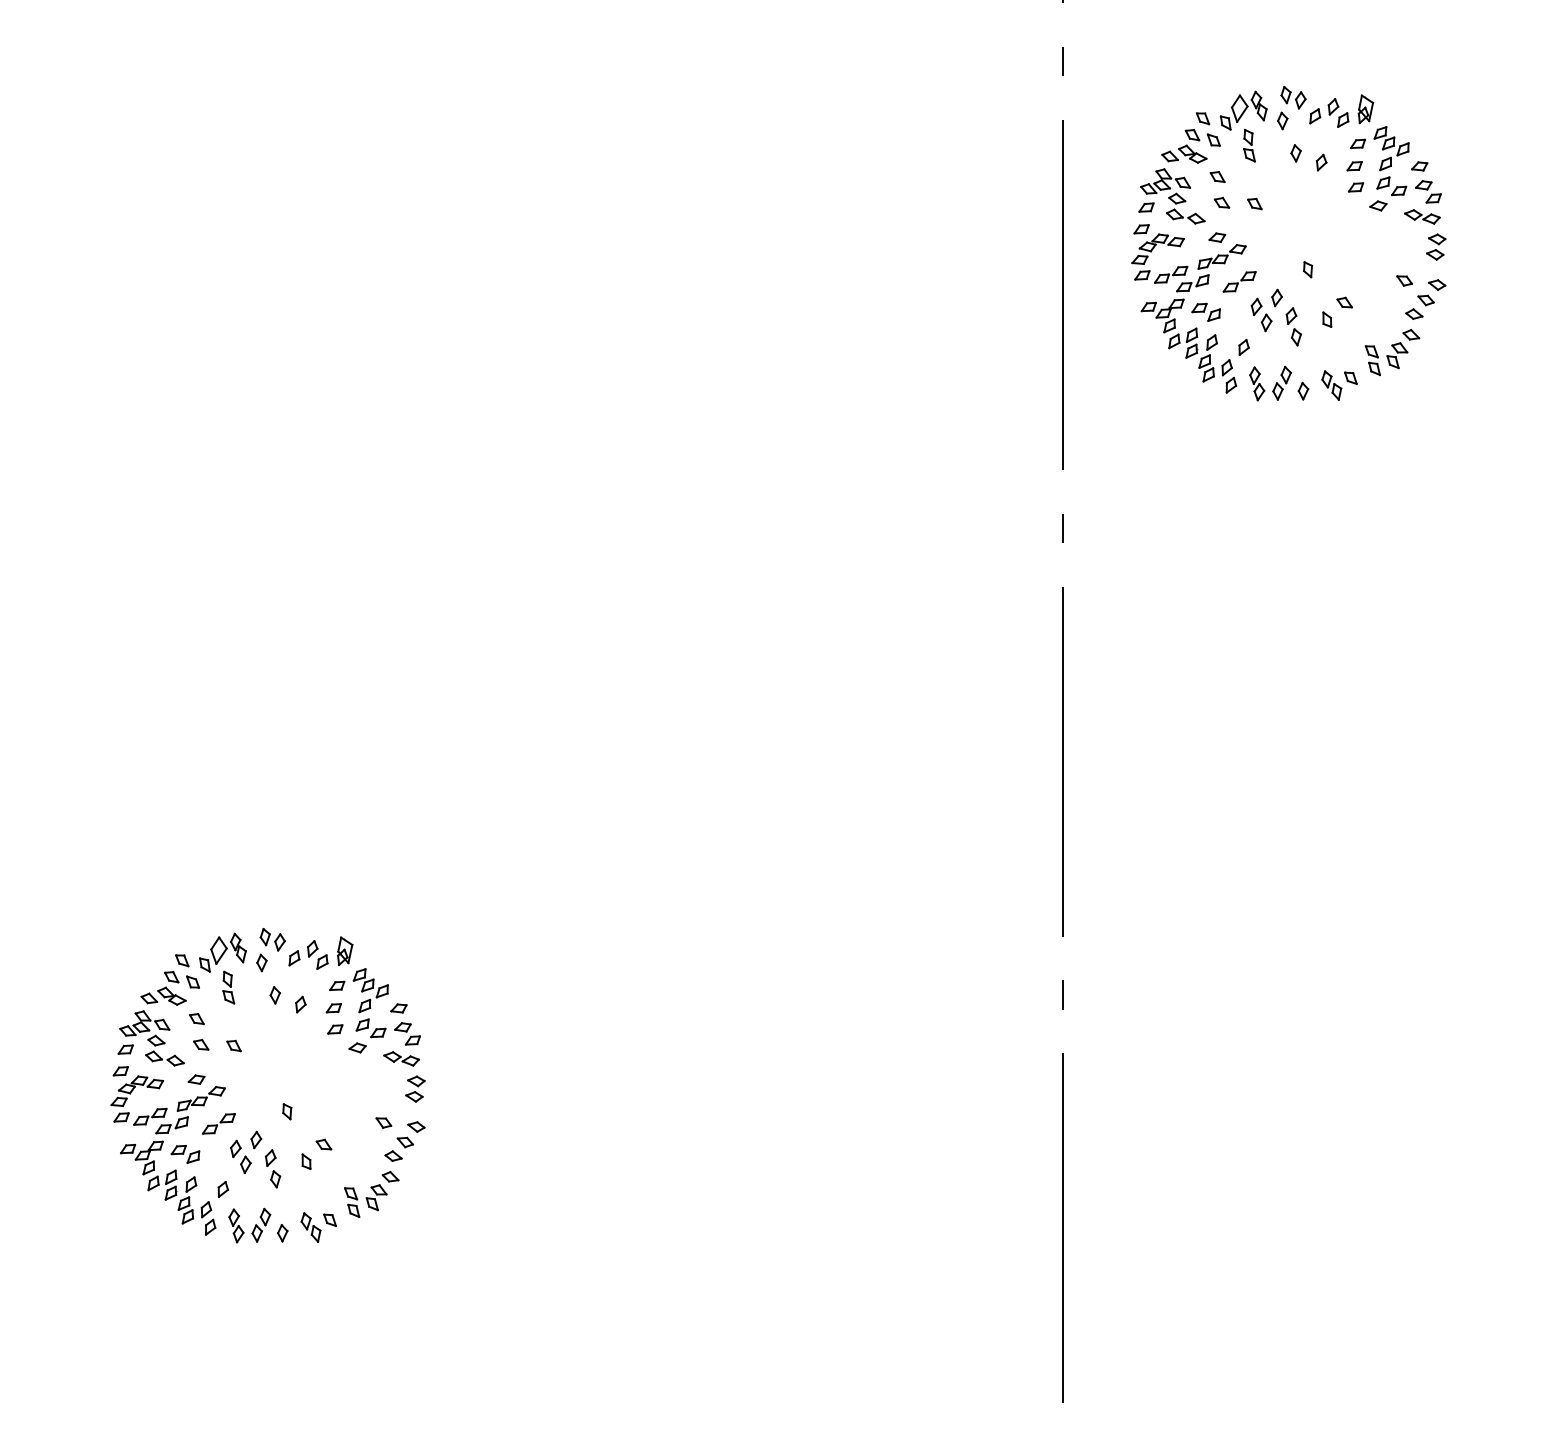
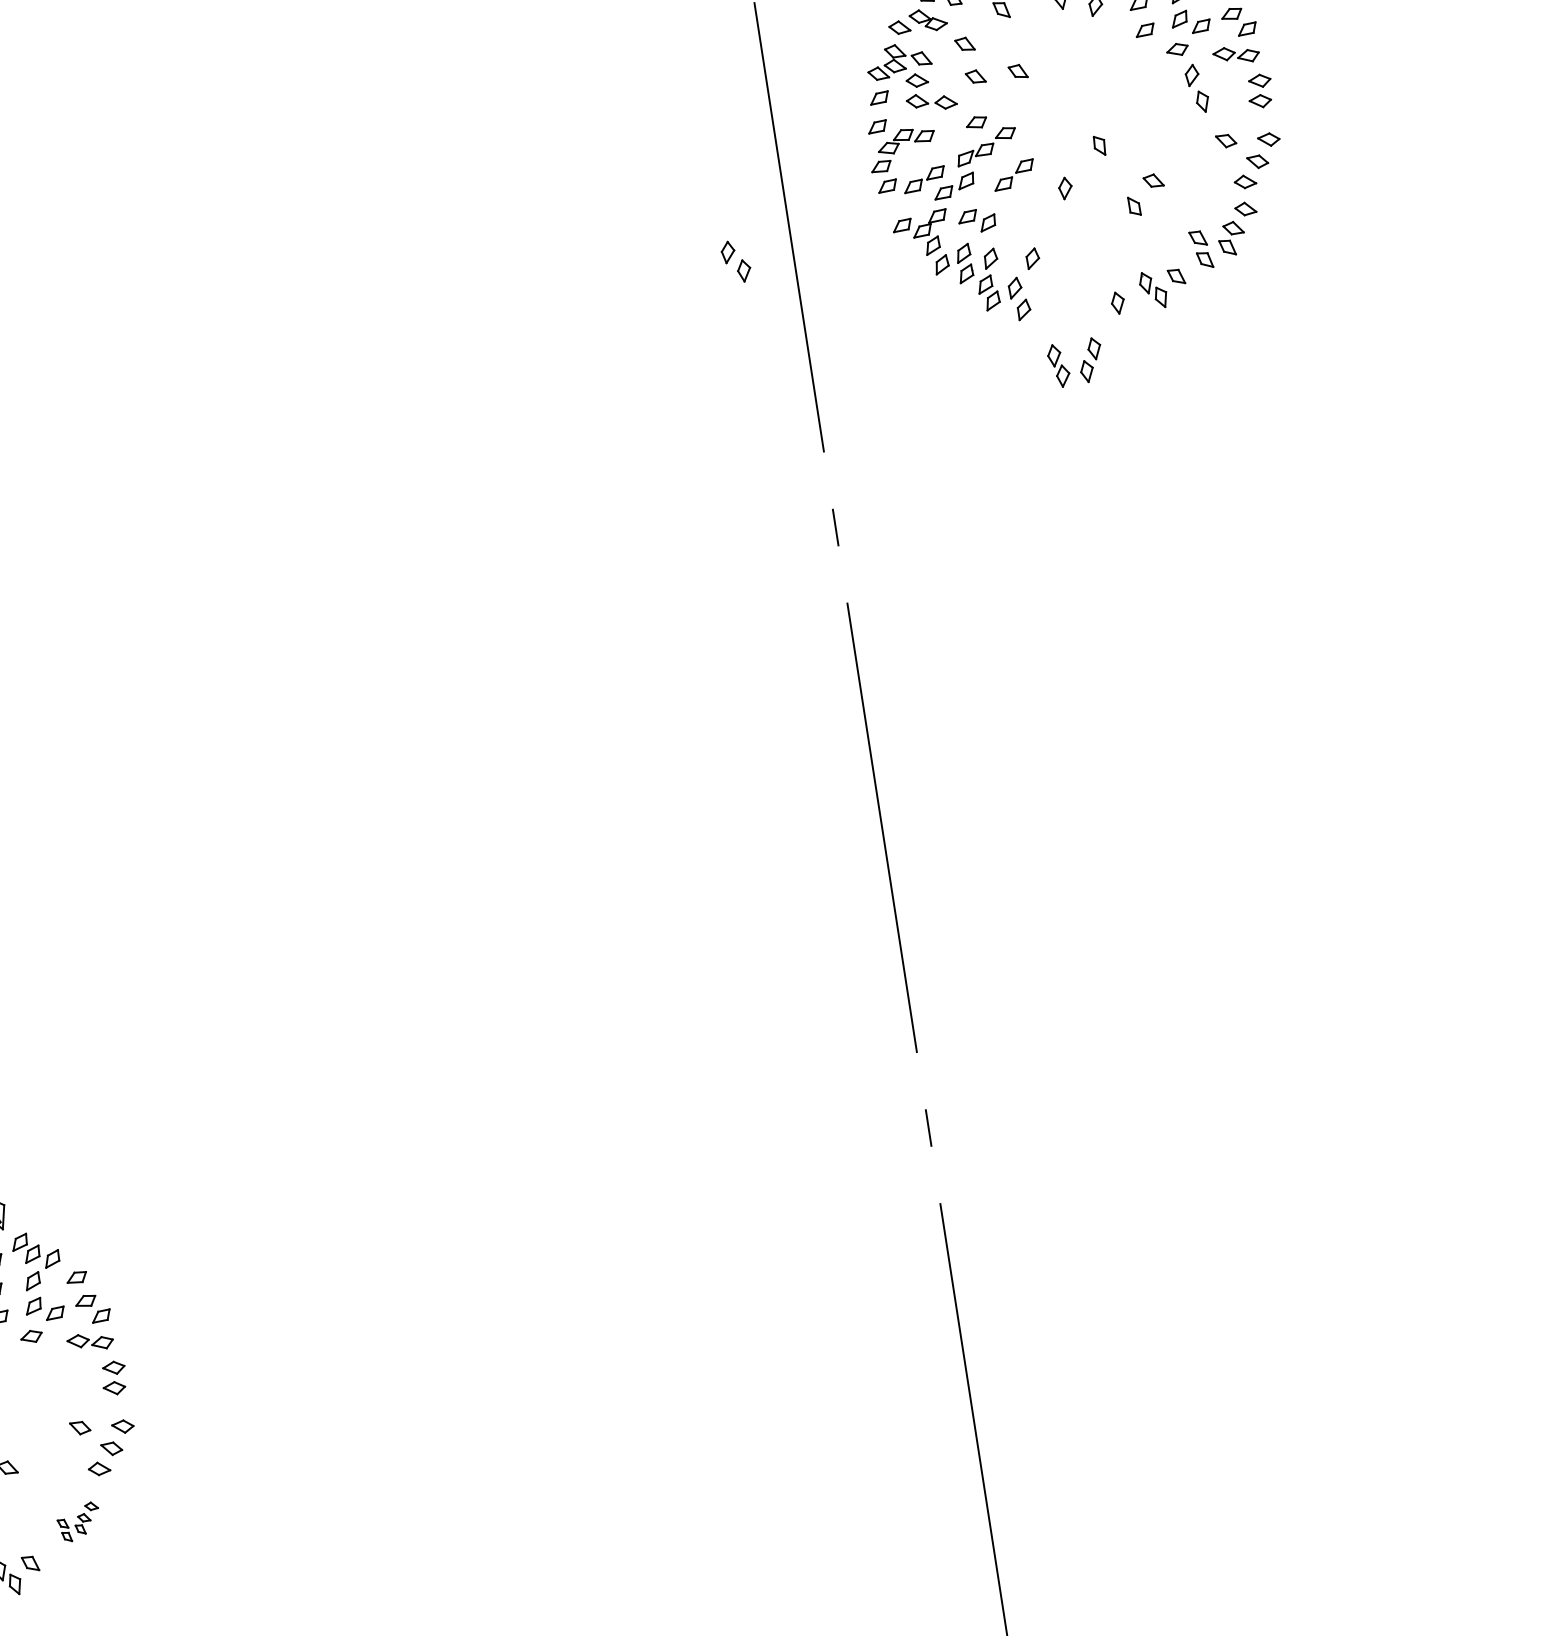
part: (1261, 314) -> (736, 261), moved
part: (1293, 326) -> (1196, 88), moved
part: (1270, 383) -> (1075, 362), moved
part: (371, 1193) -> (78, 1521), size x0.6

